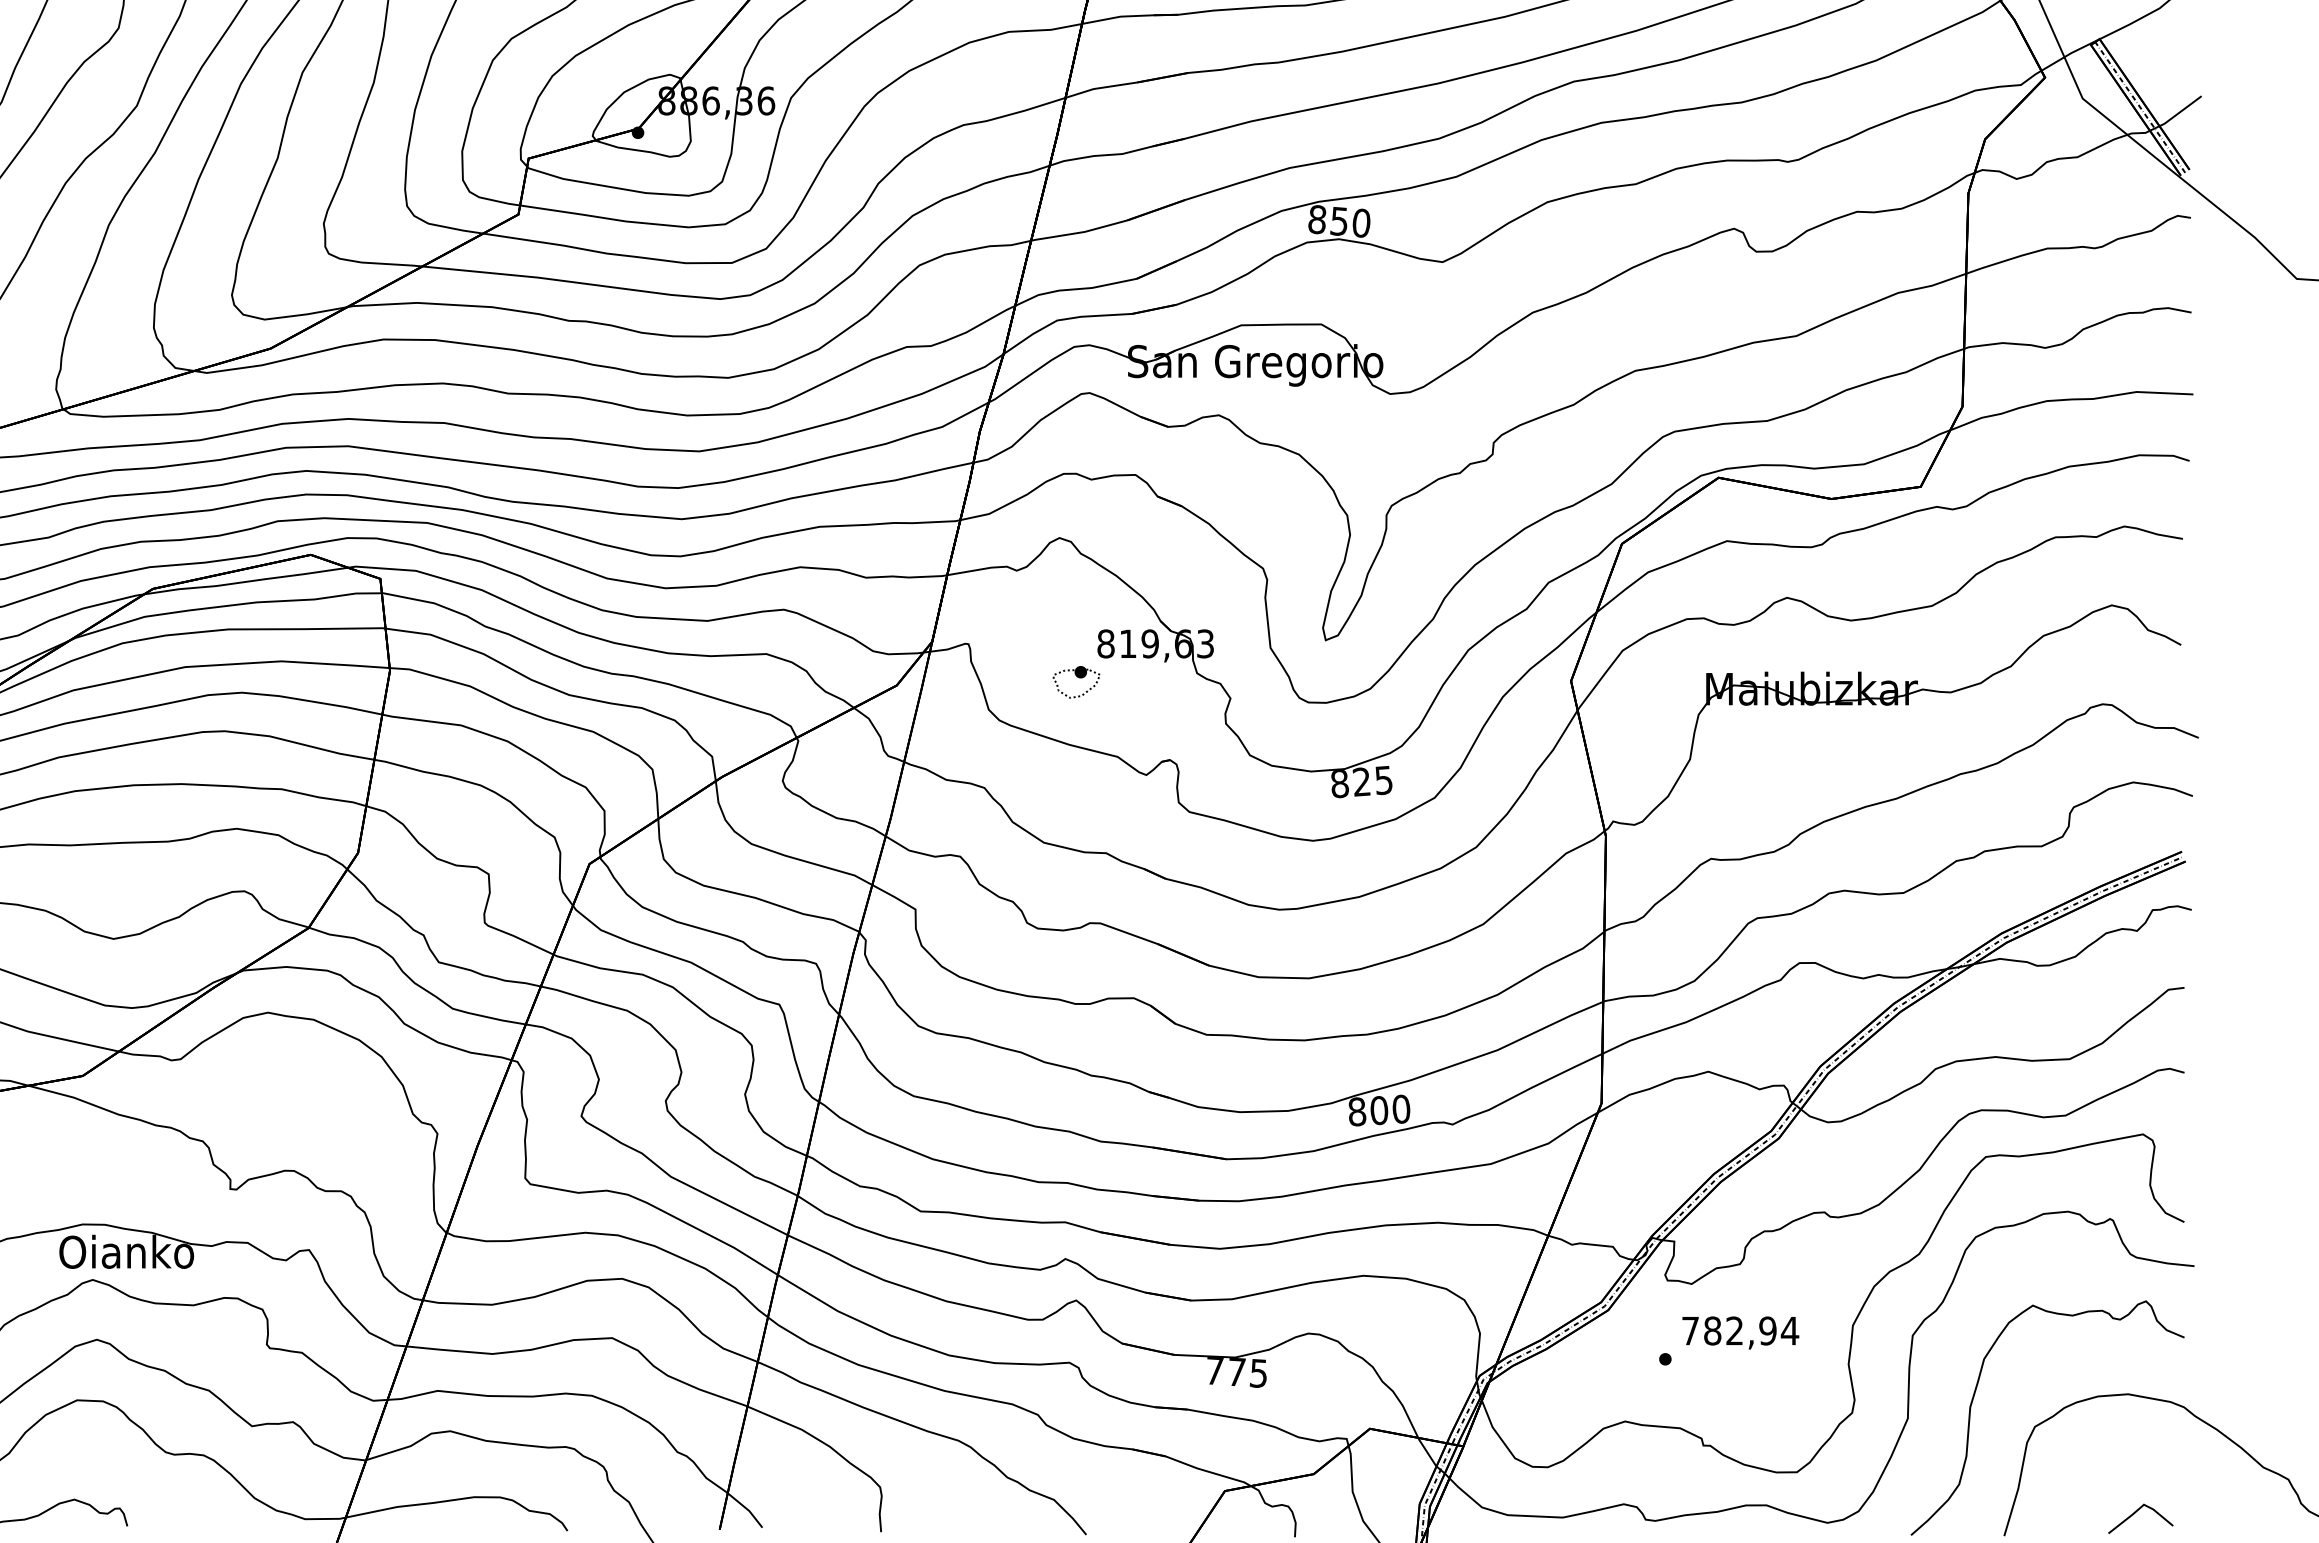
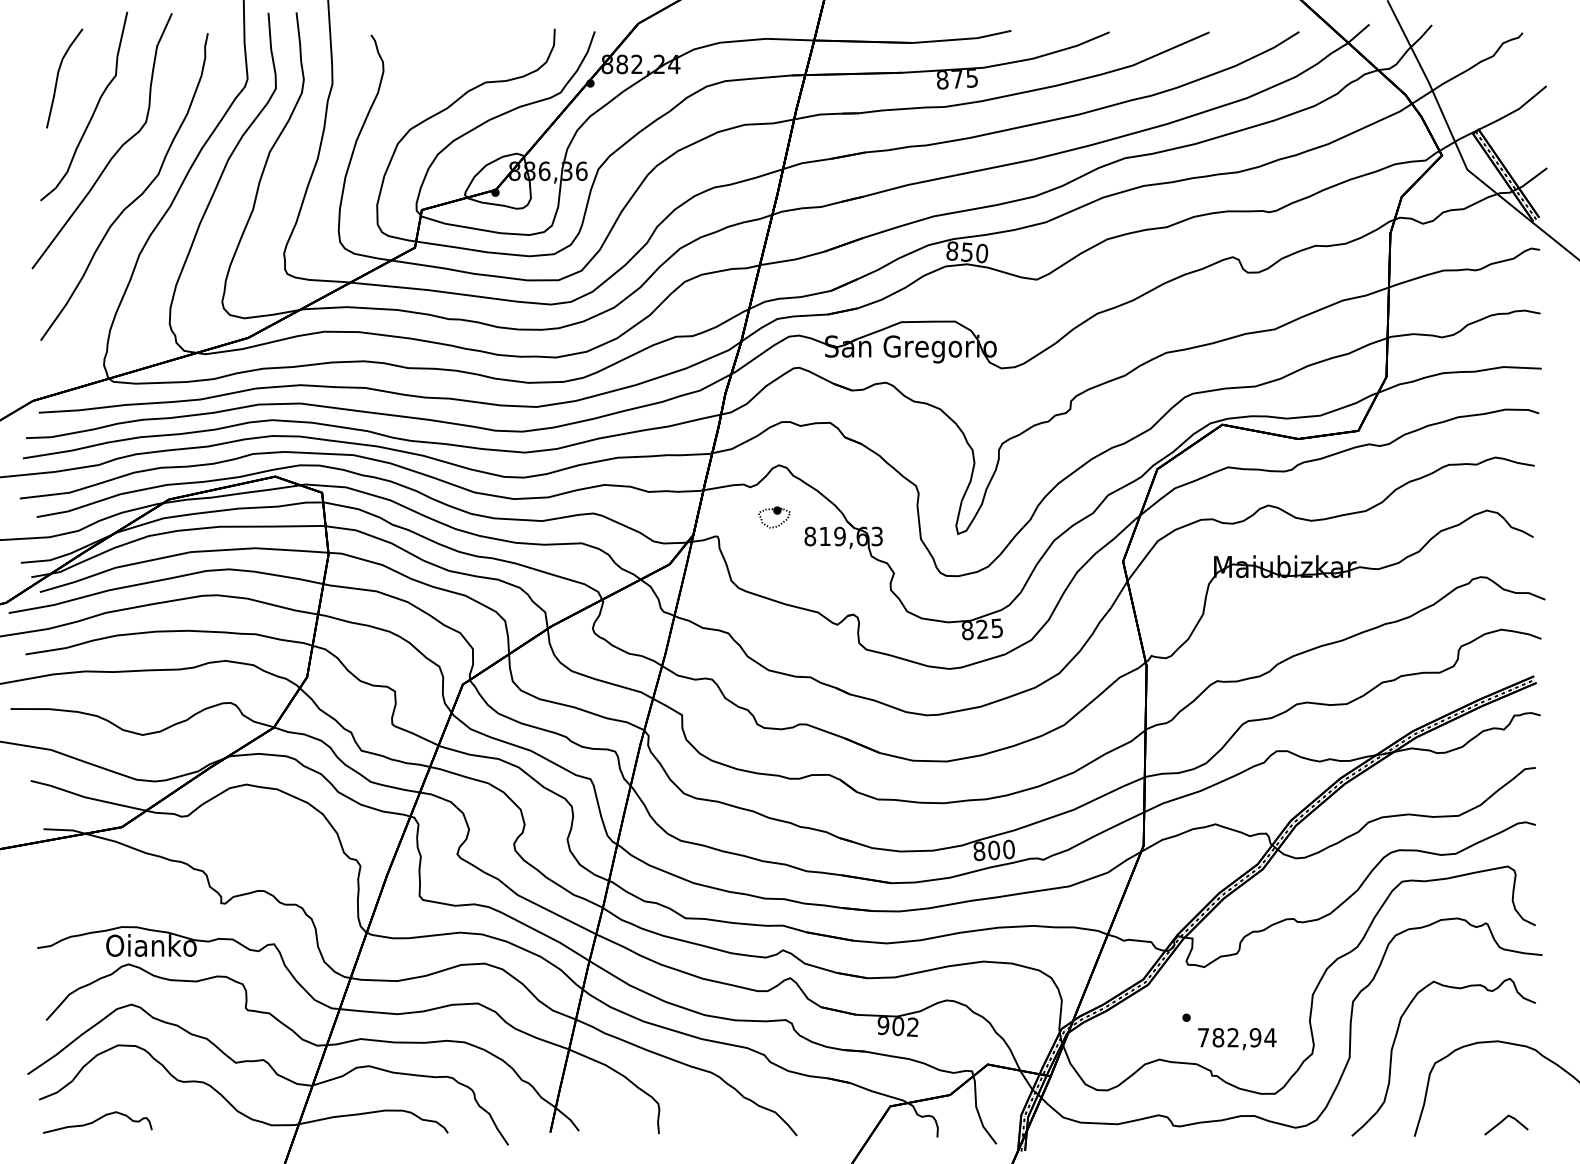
part: (1076, 682) -> (774, 517), moved
text: (1741, 1333) -> (1237, 1039), moved
text: (1235, 1372) -> (897, 1026), 775 -> 902

